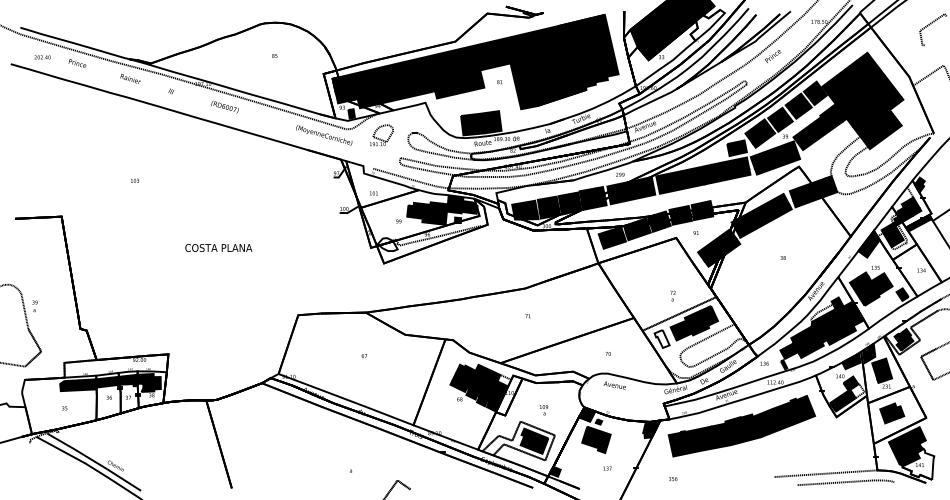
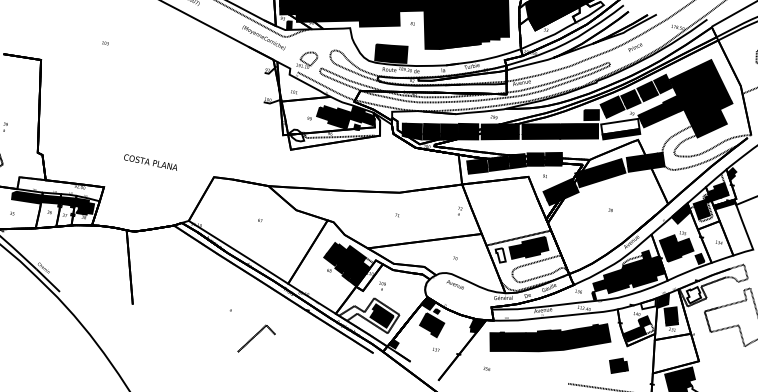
part: (381, 135) -> (307, 59), moved
fill: (774, 154) -> (620, 126), removed
text: (218, 247) -> (150, 162), moved
text: (672, 295) -> (459, 210), moved
fill: (903, 339) -> (693, 294), removed
fill: (851, 361) -> (648, 304), removed
text: (544, 410) -> (382, 286), moved
part: (892, 413) -> (619, 366), moved

